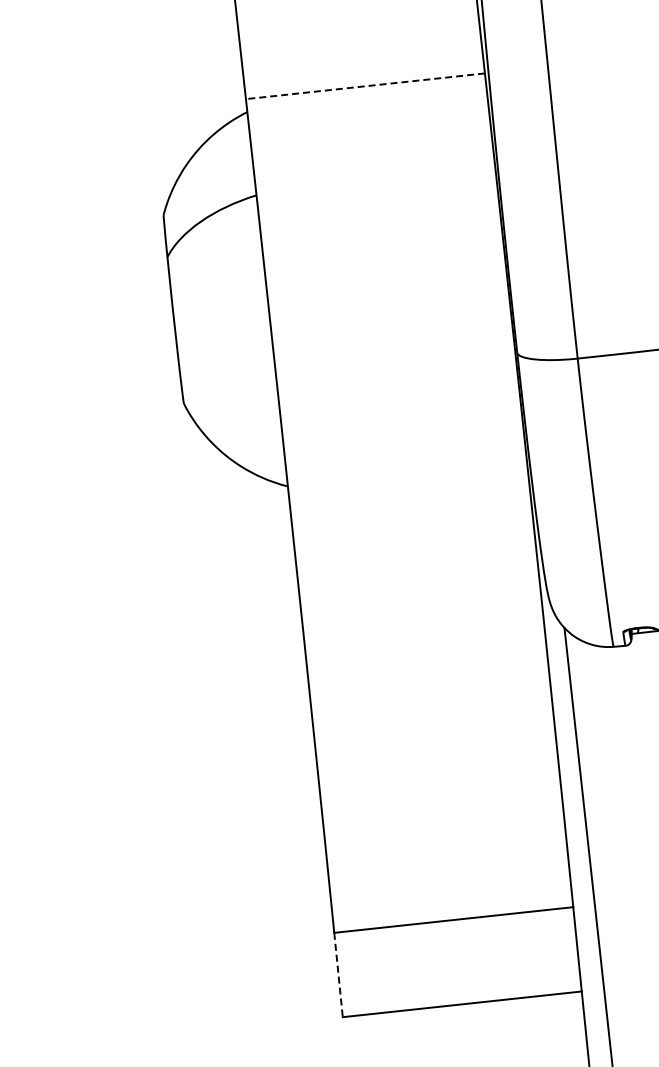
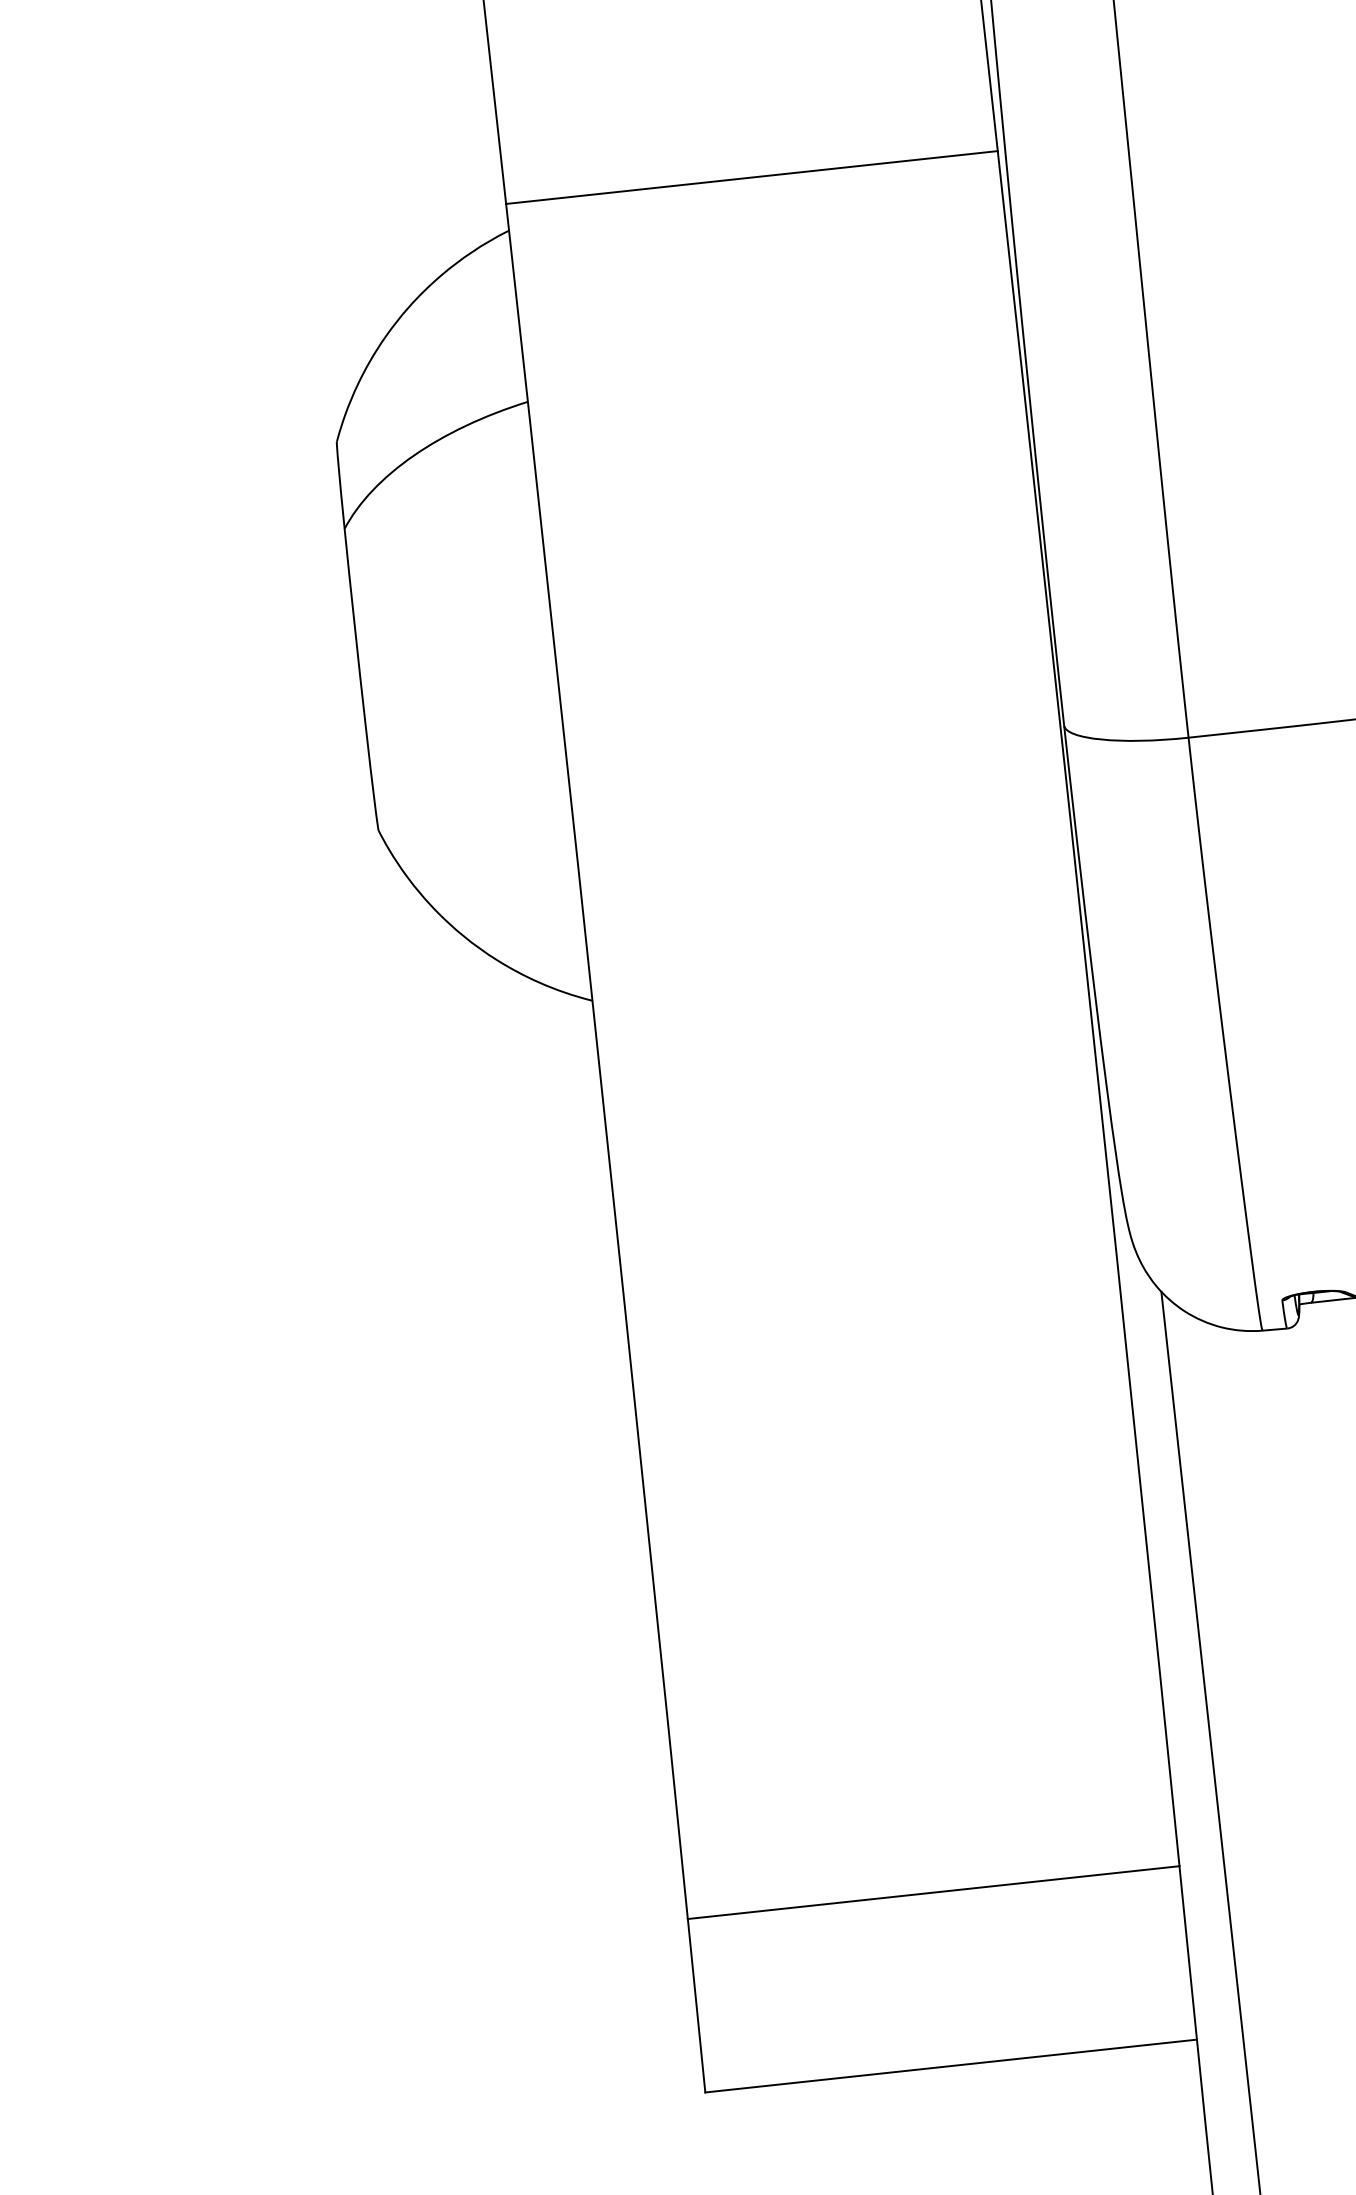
line: (364, 86) -> (749, 177), dashed -> solid
line: (338, 975) -> (696, 2006), dashed -> solid

